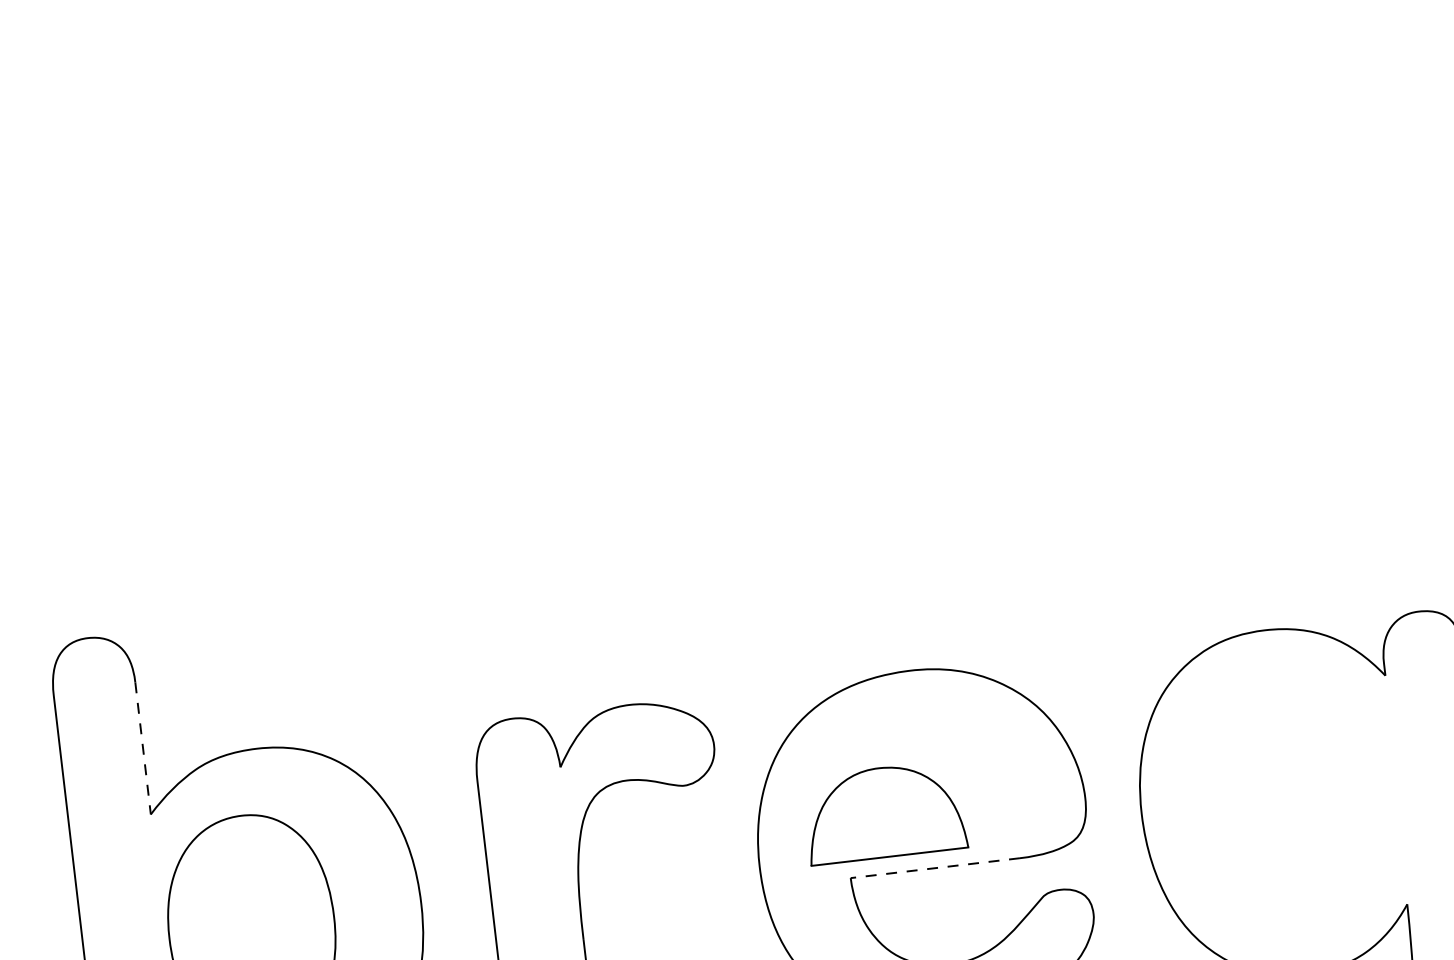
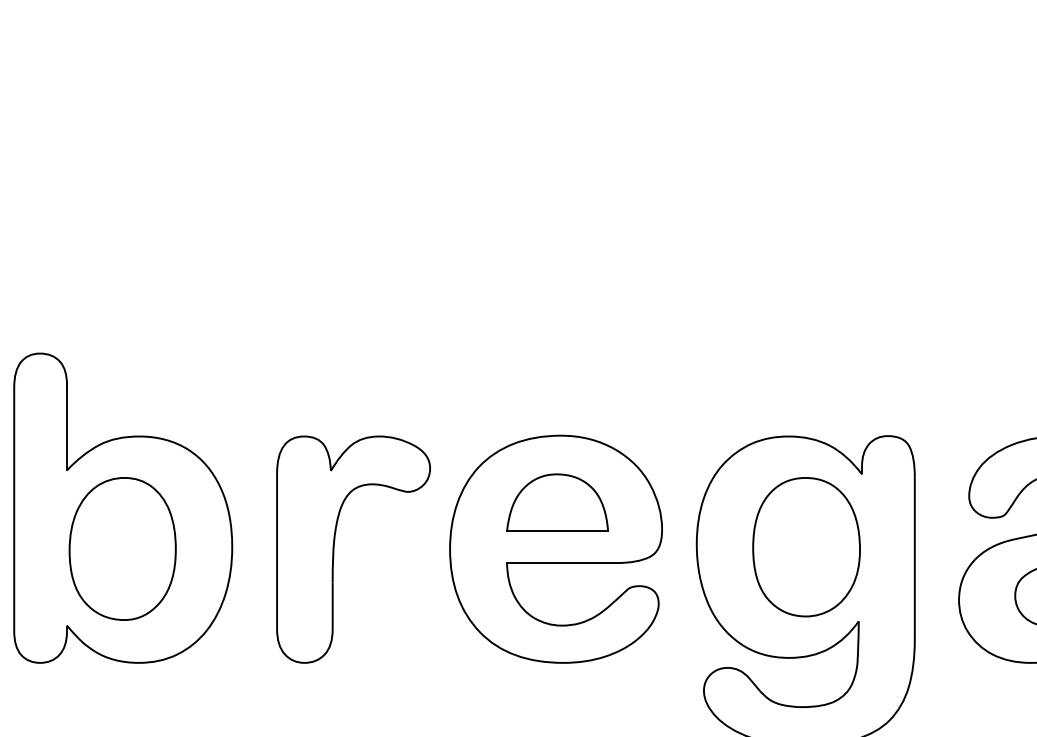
line: (143, 747) -> (67, 427), dashed -> solid
part: (1312, 799) -> (806, 547), added
part: (884, 811) -> (557, 502), moved
line: (935, 868) -> (561, 563), dashed -> solid

